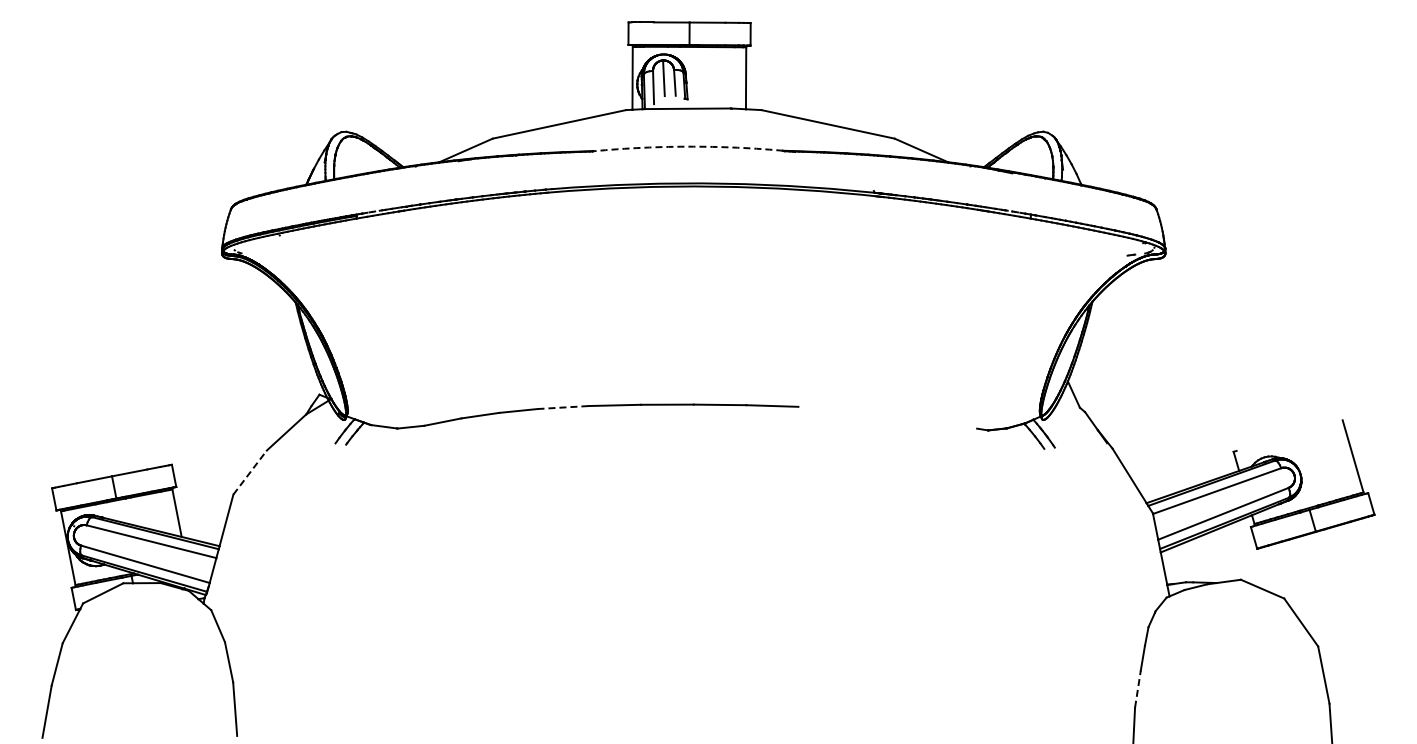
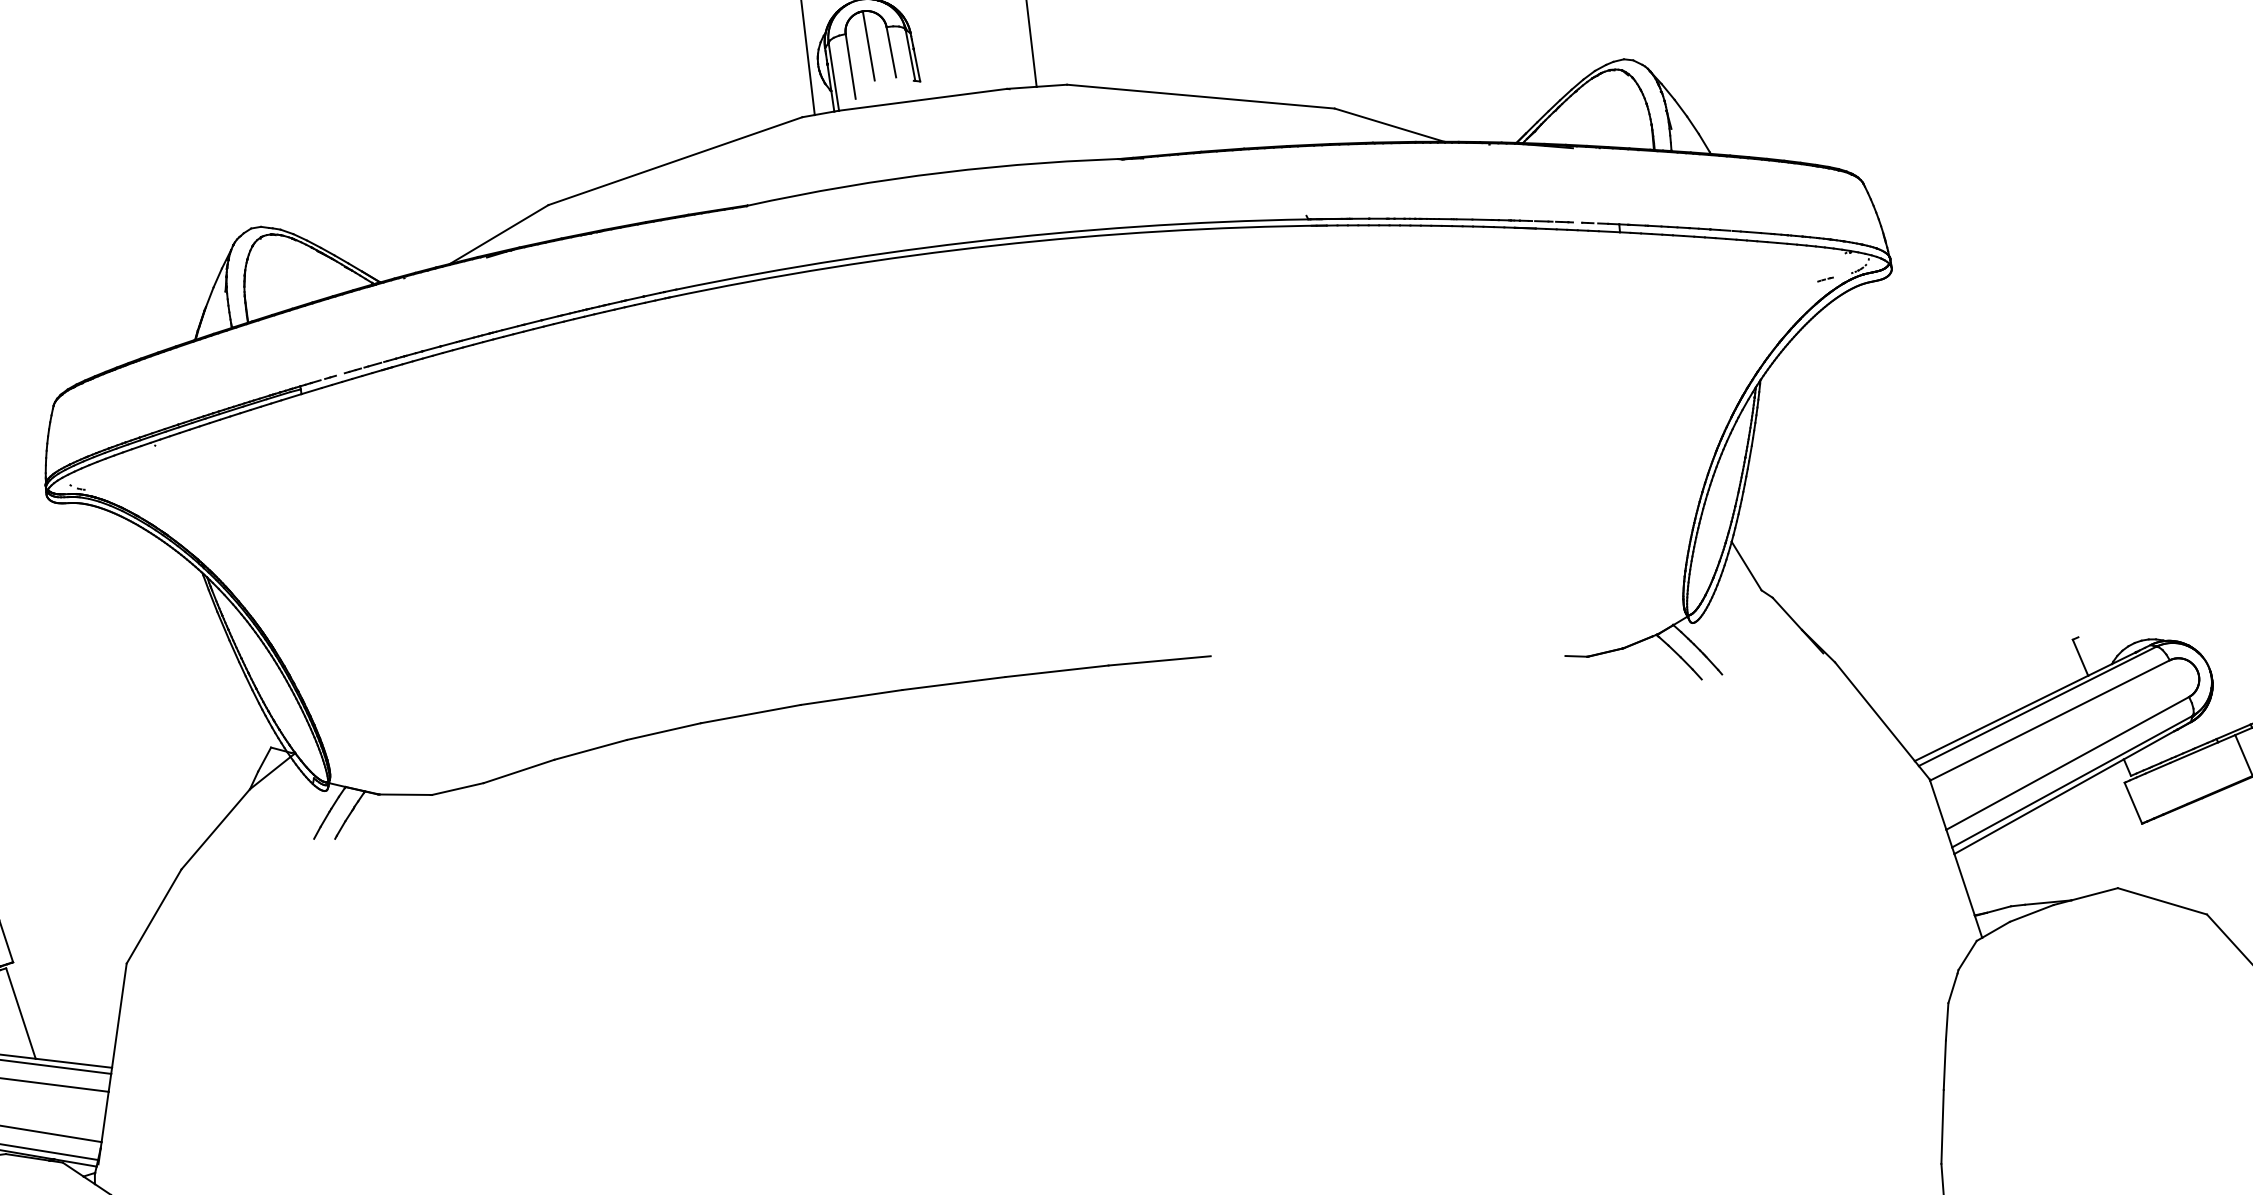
arc: (693, 146) -> (942, 172), dashed -> solid
line: (563, 407) -> (751, 713), dashed -> solid
line: (250, 472) -> (154, 916), dashed -> solid
line: (1137, 689) -> (1941, 1127), dashed -> solid

